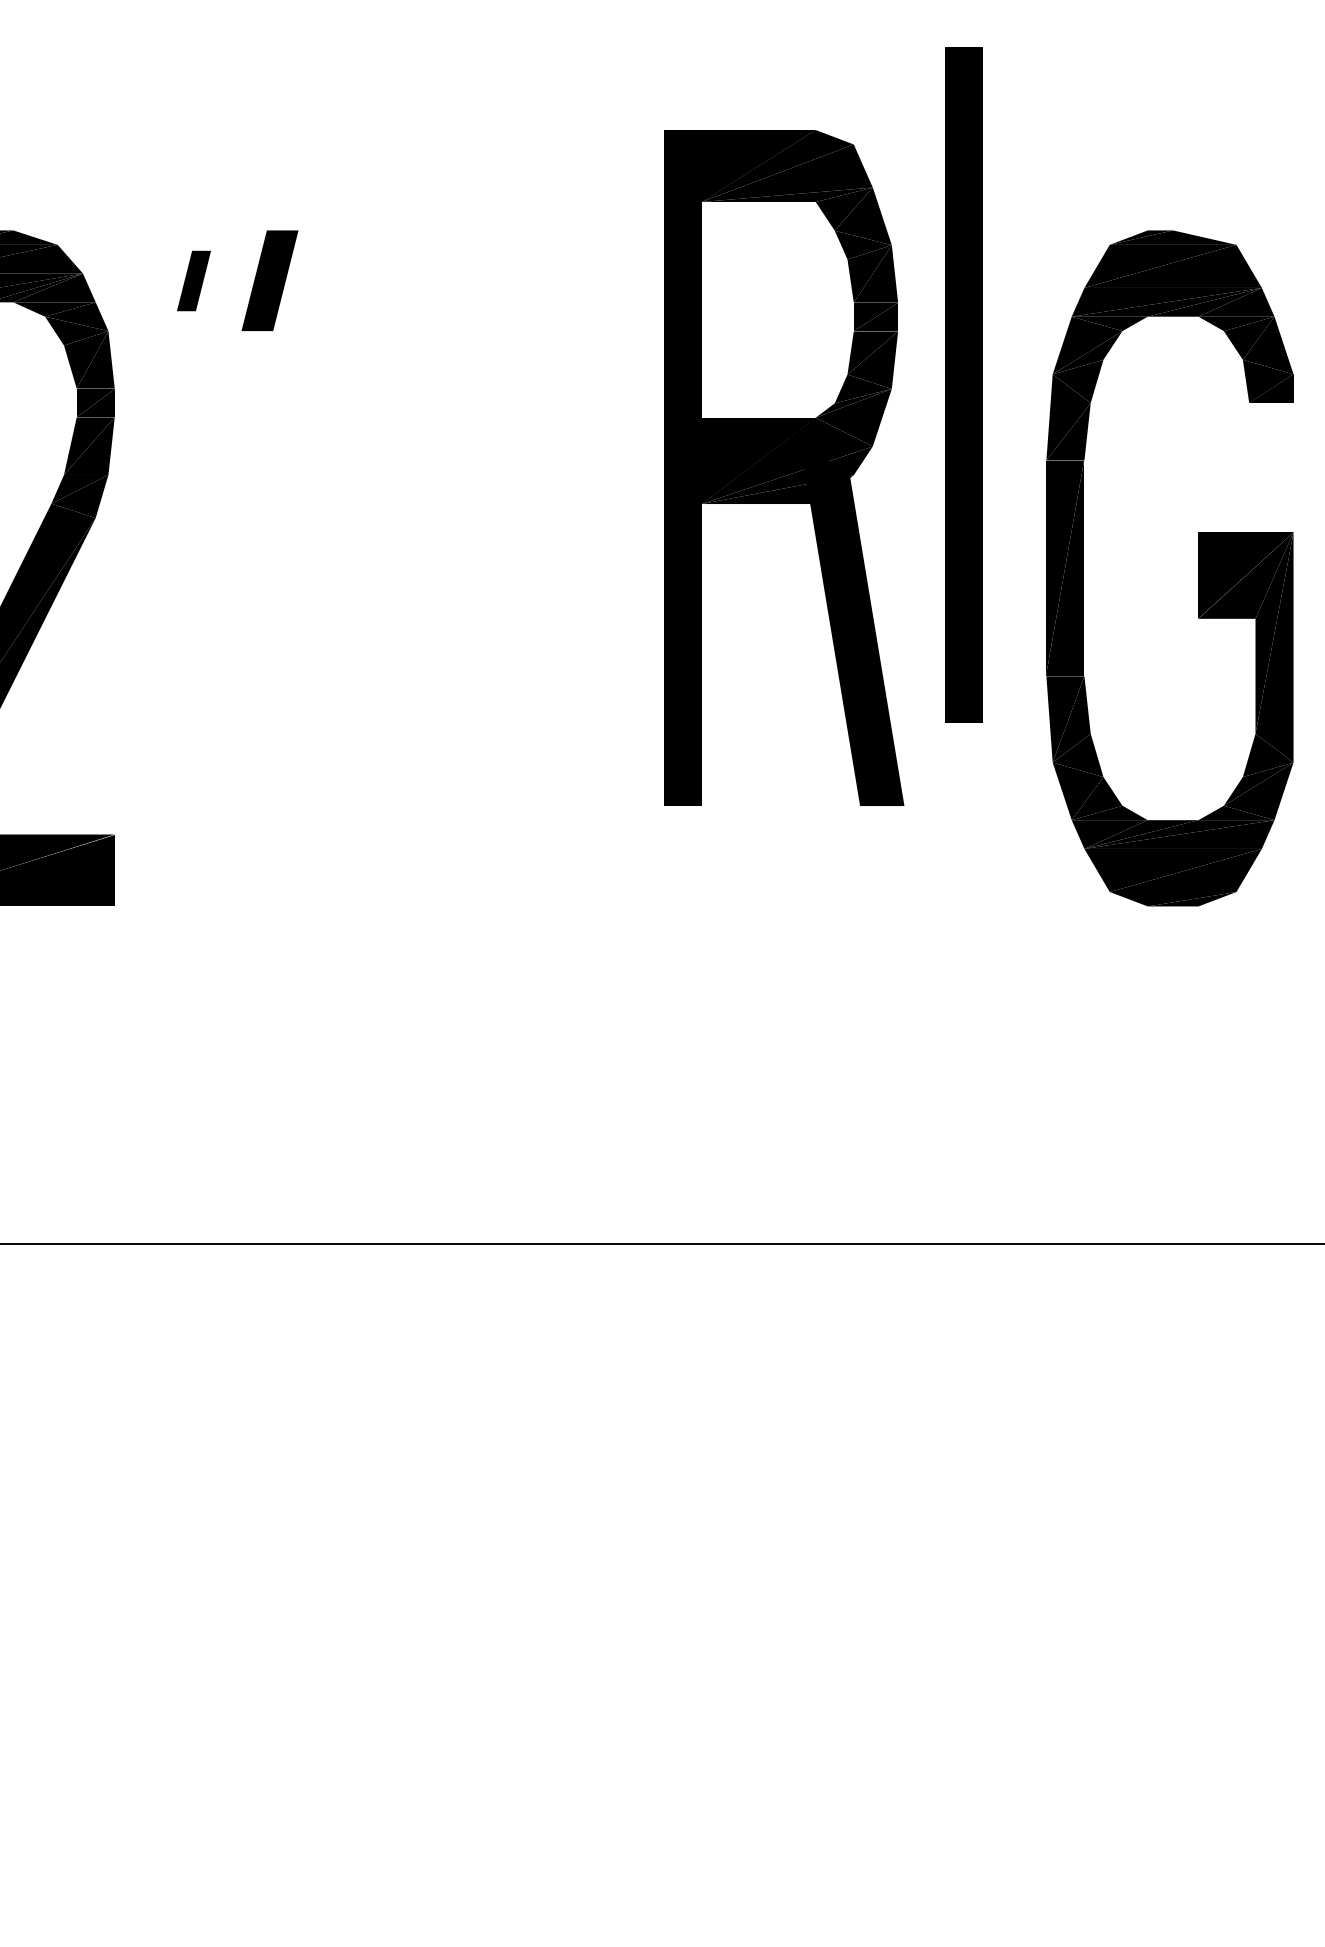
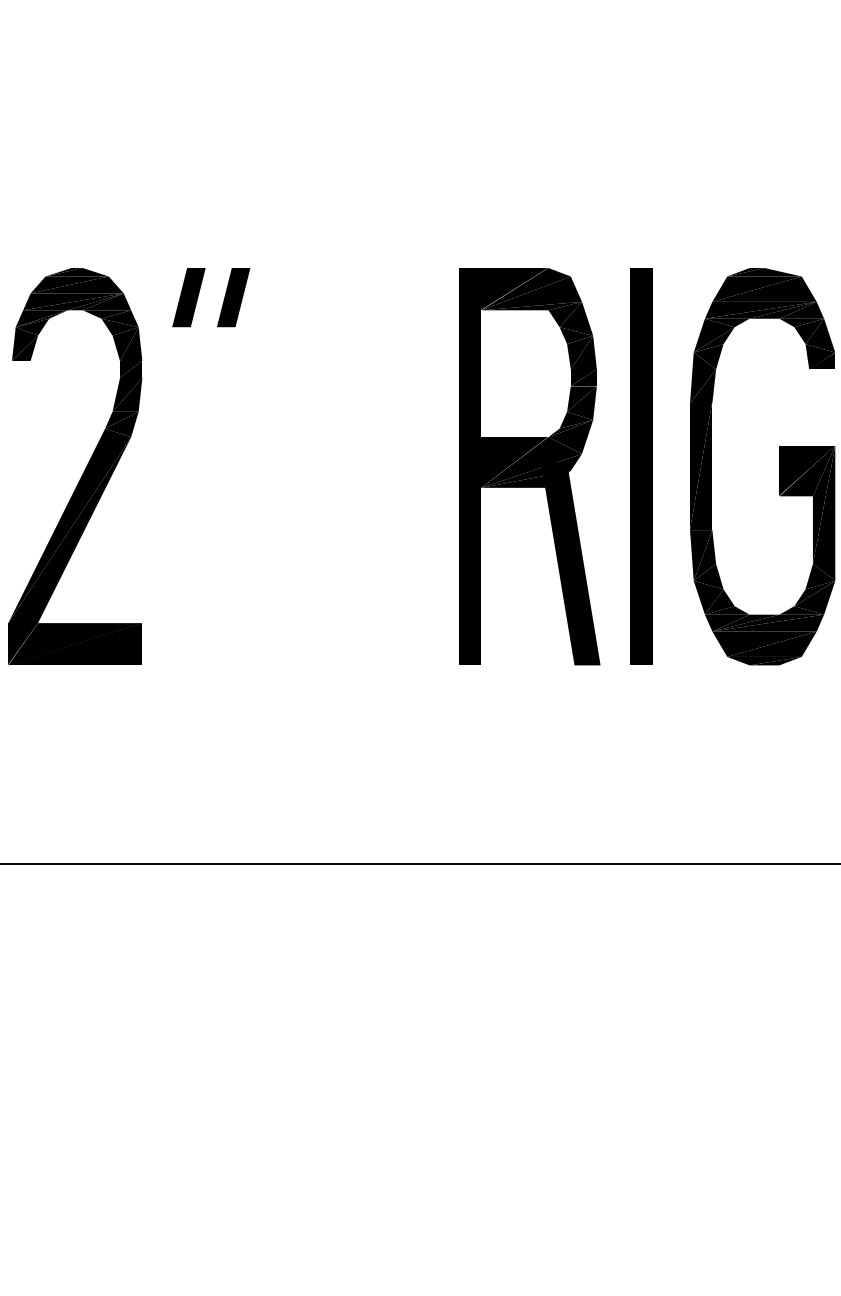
part: (193, 280) -> (188, 297), size x1.67
part: (963, 384) -> (641, 466), moved
part: (783, 467) -> (529, 466), moved

